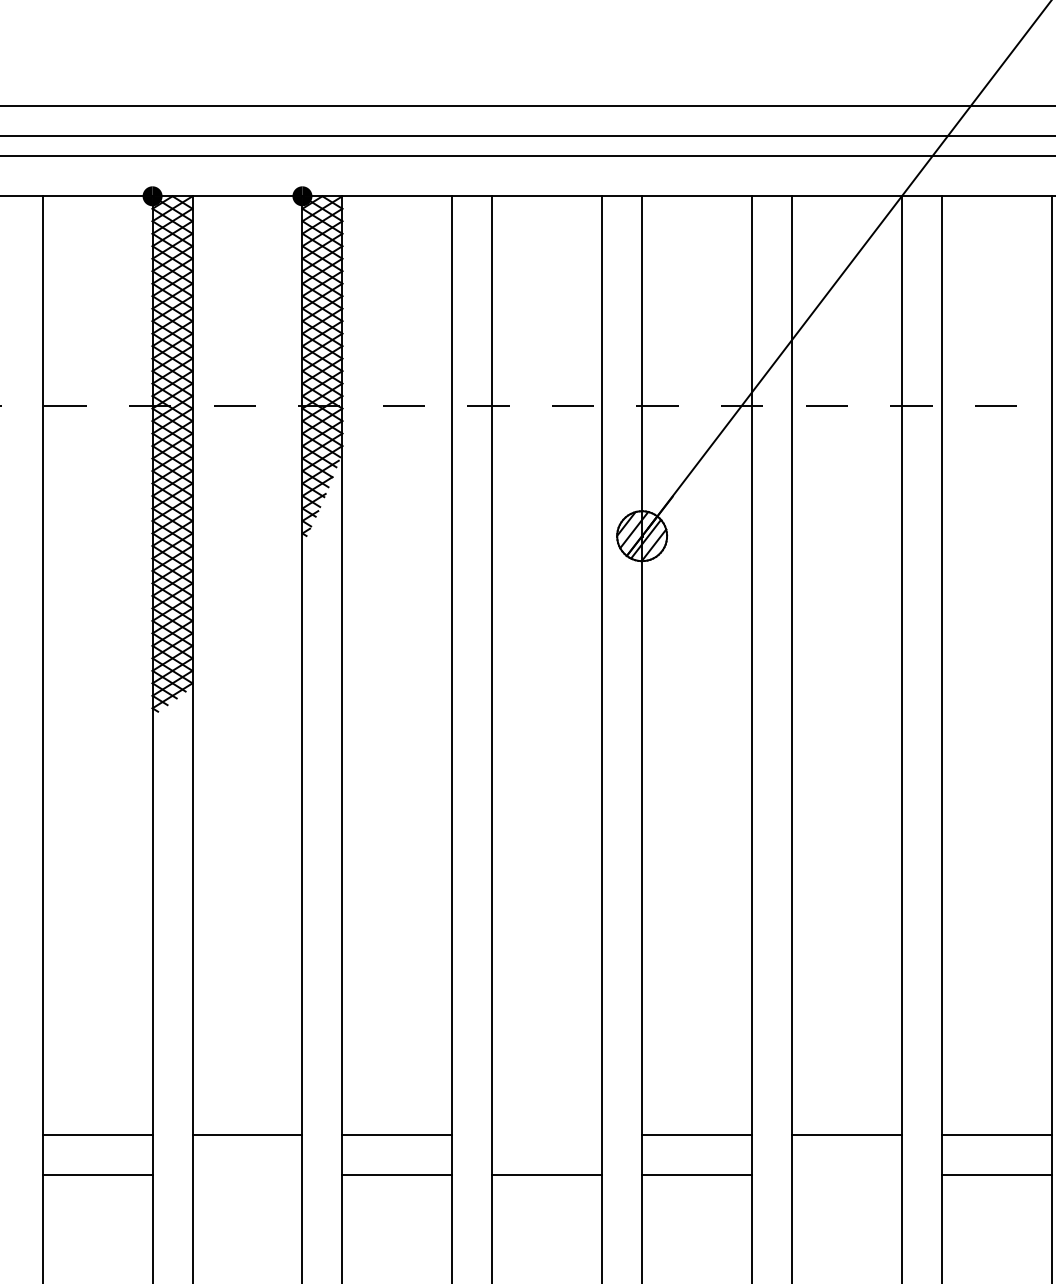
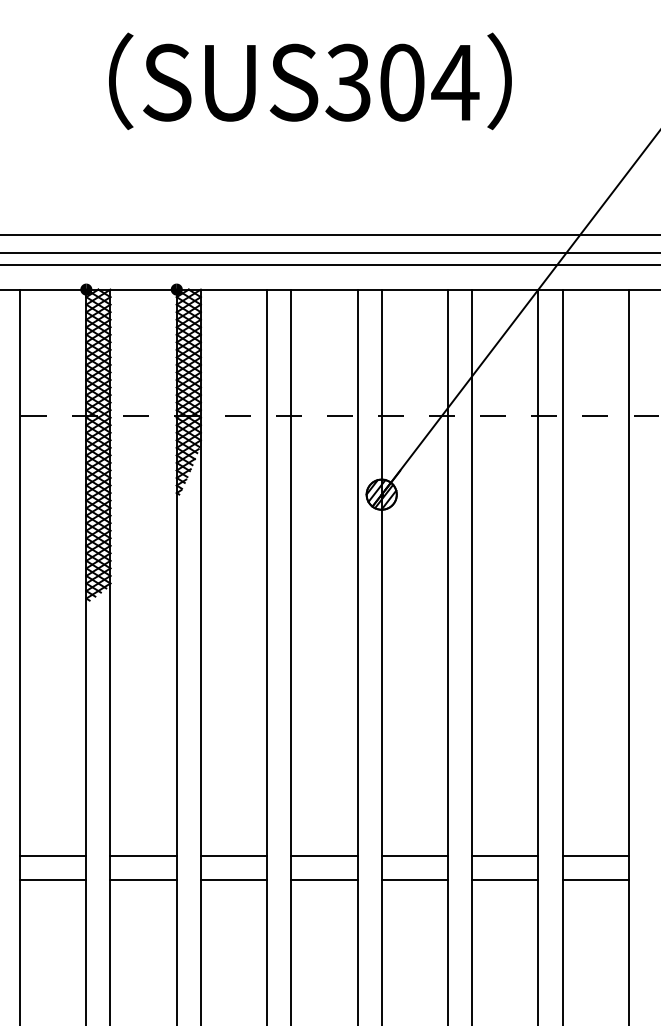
line: (547, 1135) -> (324, 856), added
line: (247, 1175) -> (143, 880), added
line: (847, 1175) -> (505, 880), added

